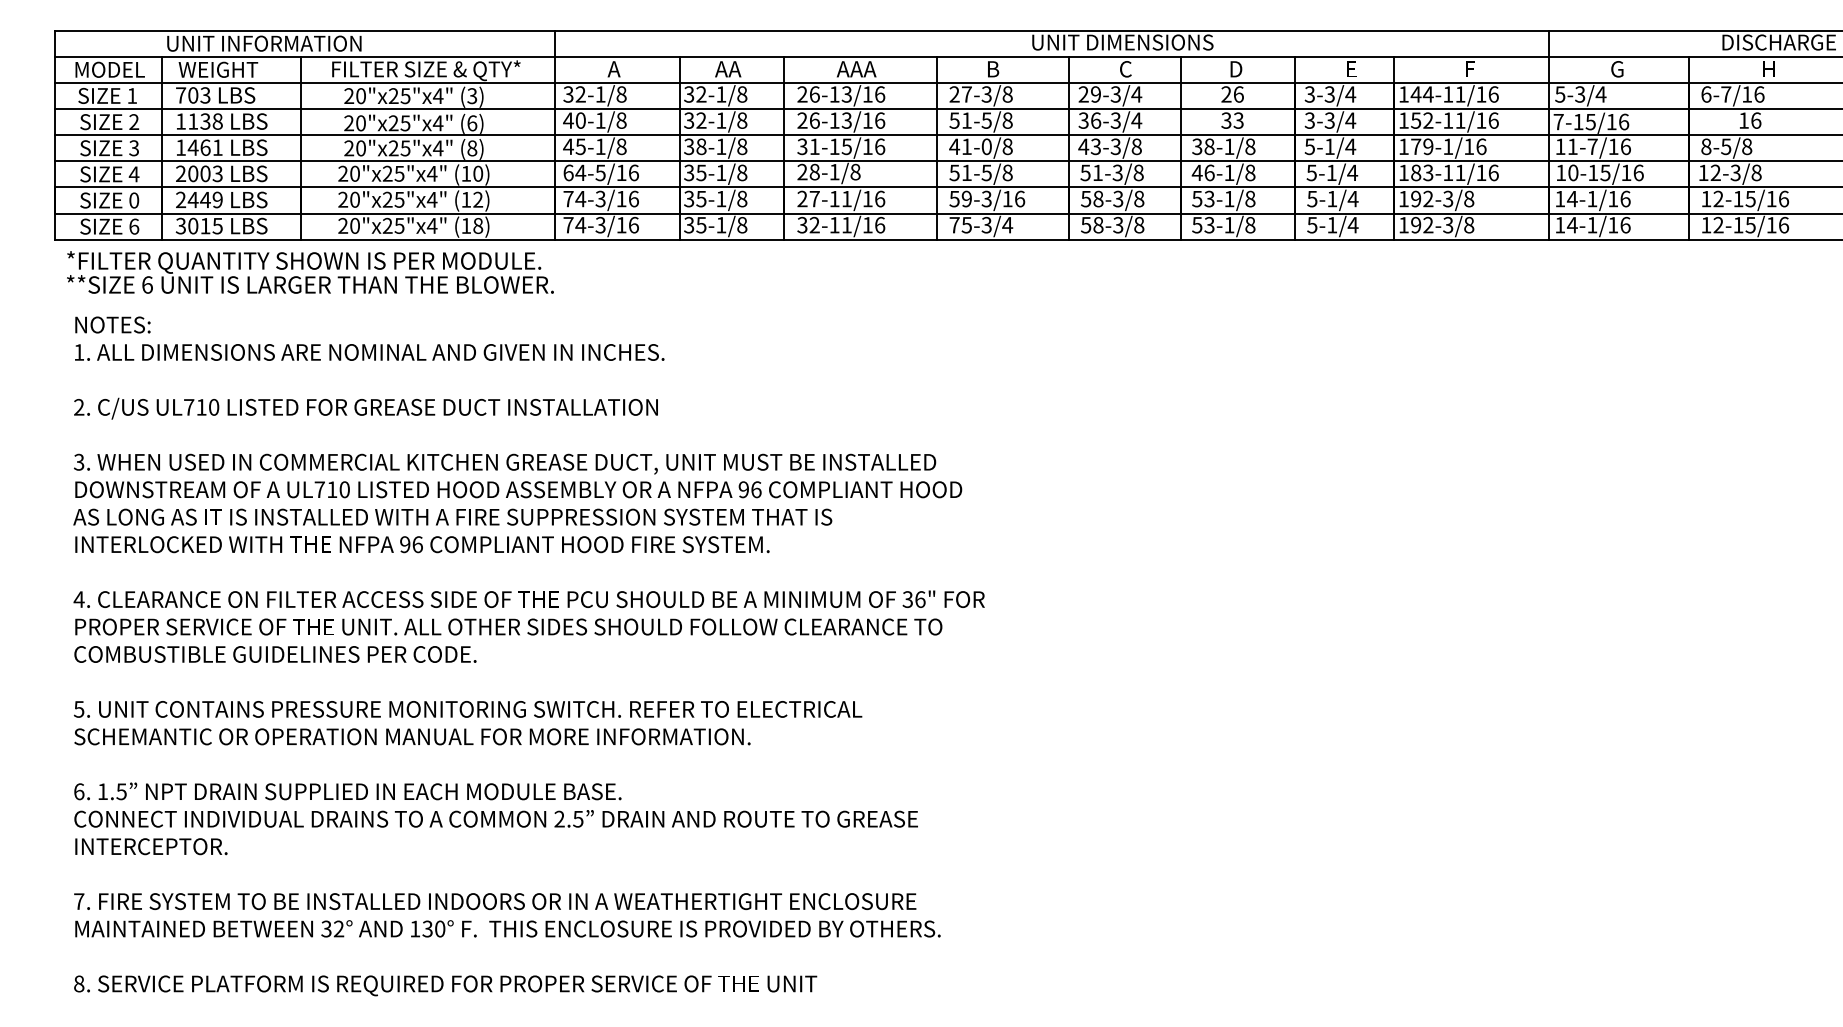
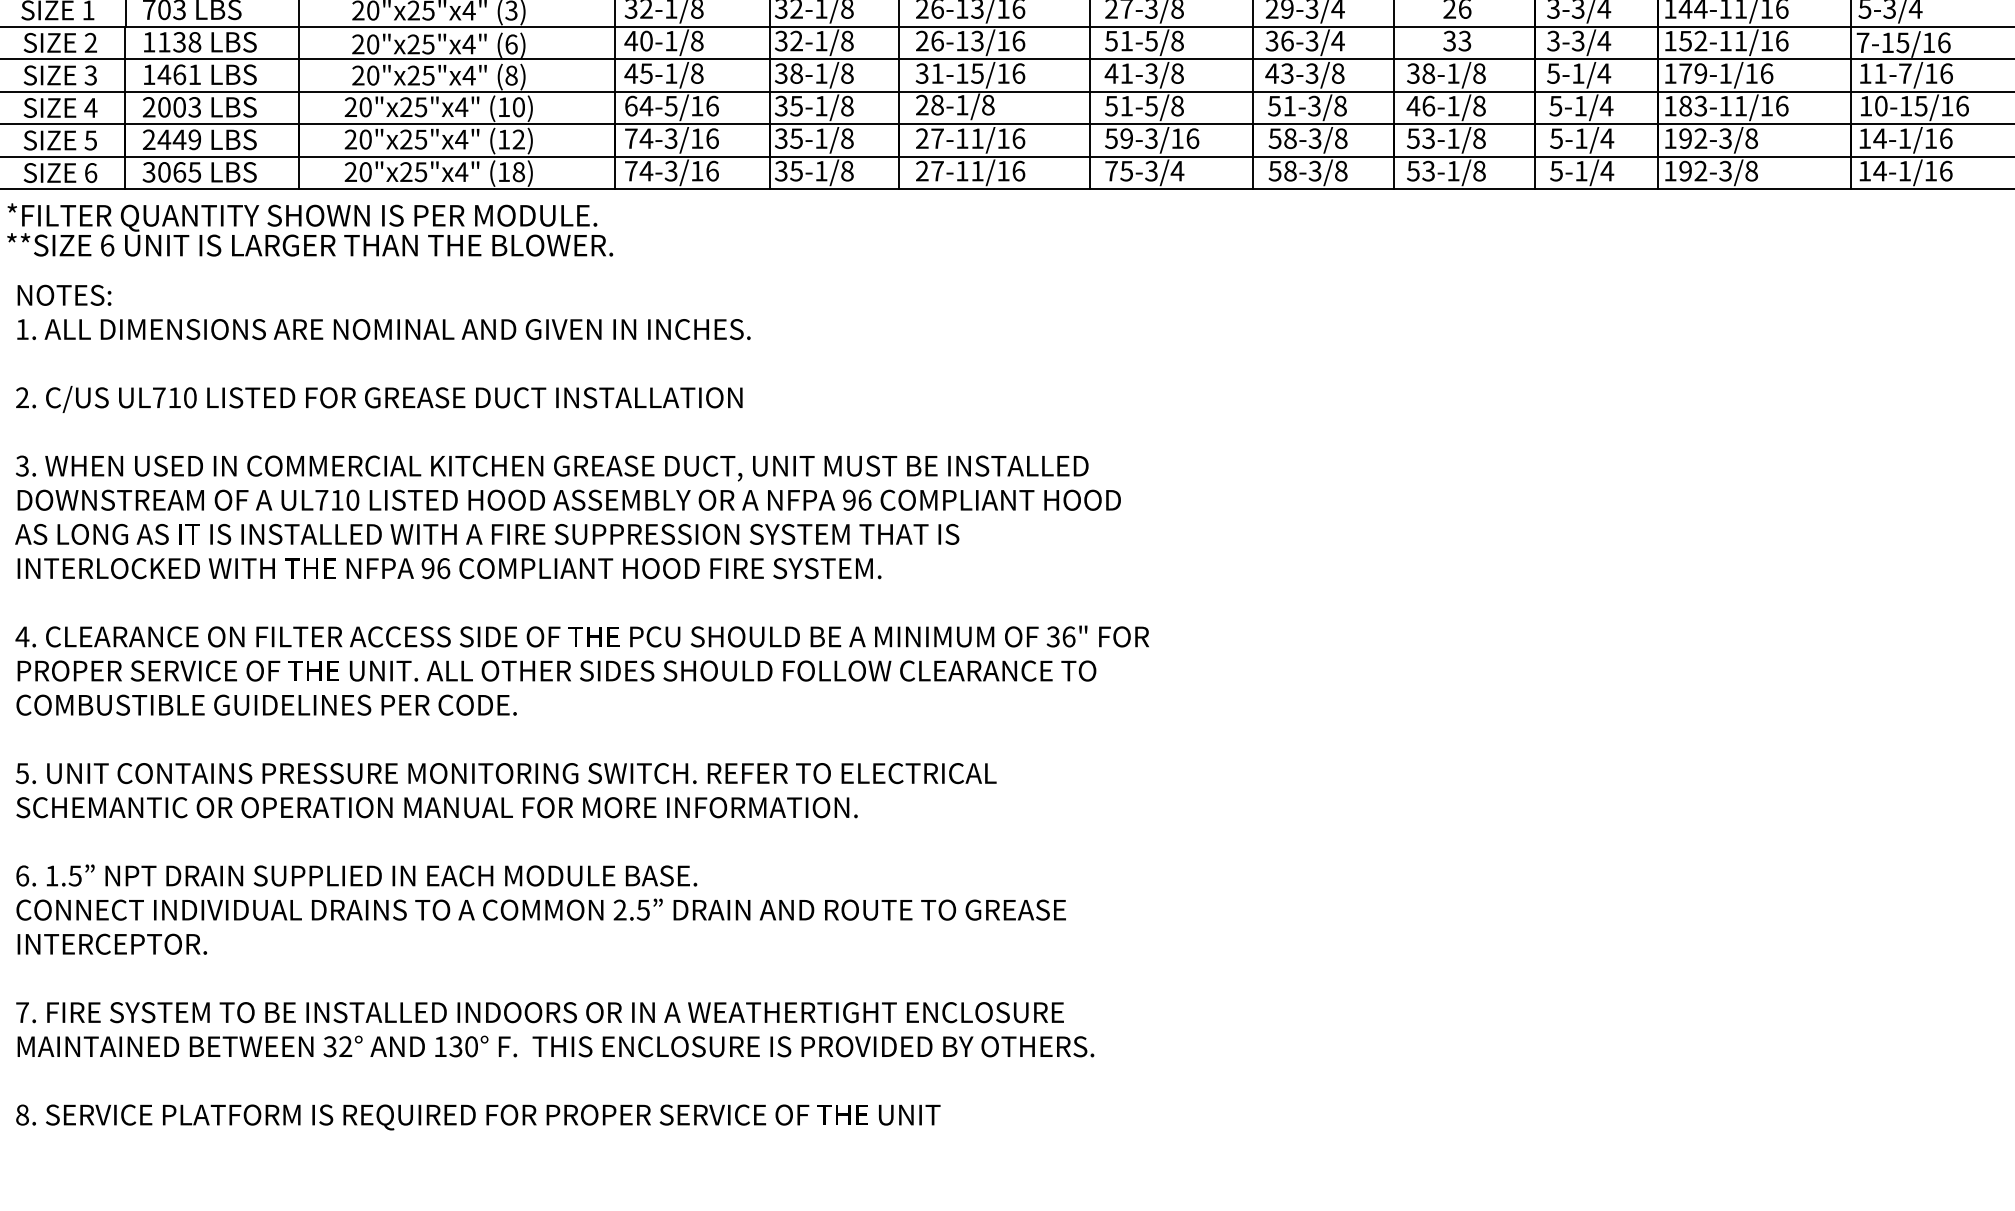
text: (986, 146) -> (1151, 73), 41-0/8 -> 41-3/8
text: (134, 200) -> (91, 140), 0 -> 5
text: (808, 224) -> (929, 170), 32-11/16 -> 27-11/16
text: (205, 225) -> (179, 171), 3015 -> 3065

